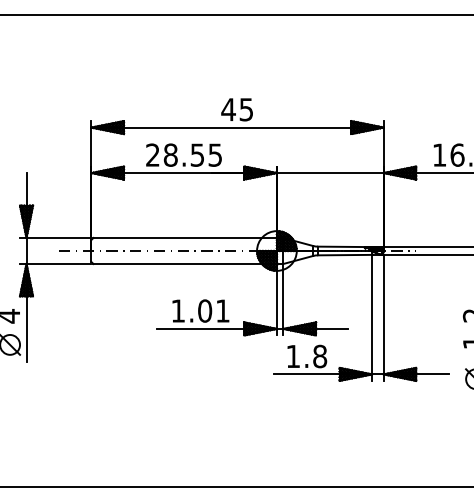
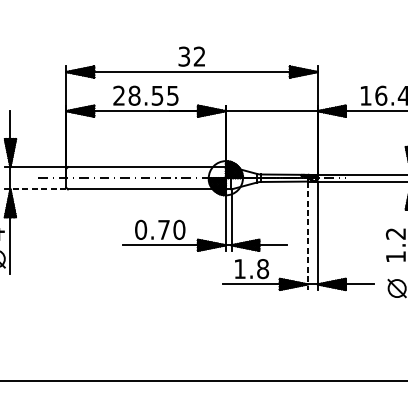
text: (236, 109) -> (191, 56), 45 -> 32
line: (58, 263) -> (37, 188), solid -> dashed
text: (200, 310) -> (160, 229), 1.01 -> 0.70
line: (372, 318) -> (308, 236), solid -> dashed

